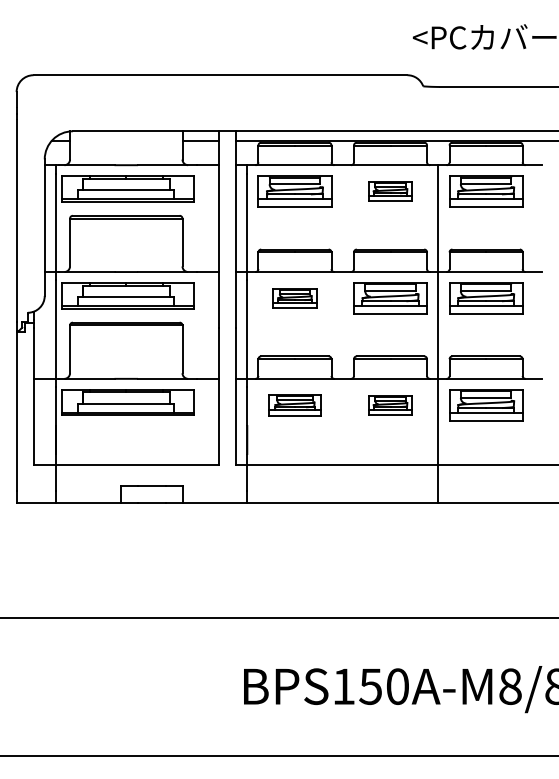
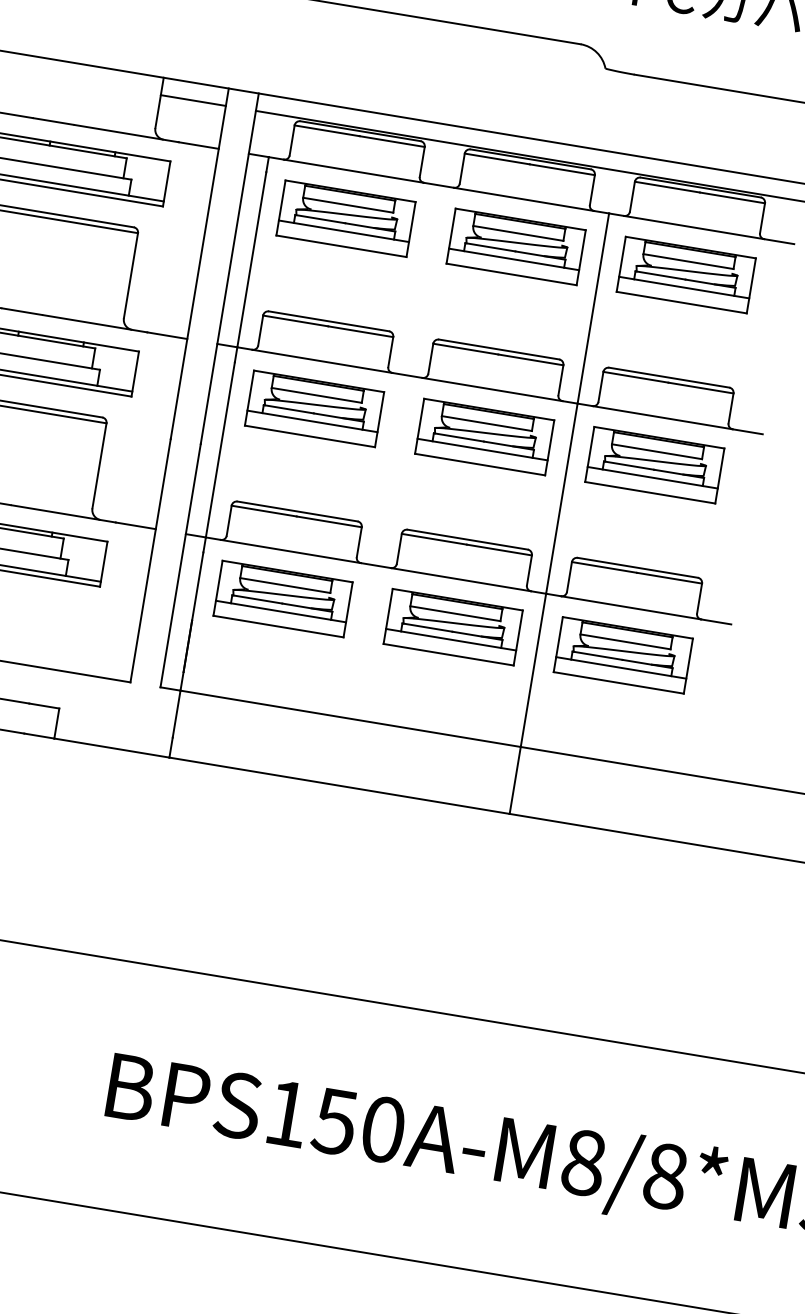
part: (390, 191) -> (516, 246), size x1.67
part: (294, 298) -> (313, 408), size x1.67
part: (294, 405) -> (282, 598), size x1.43
part: (390, 405) -> (453, 627), size x1.67

